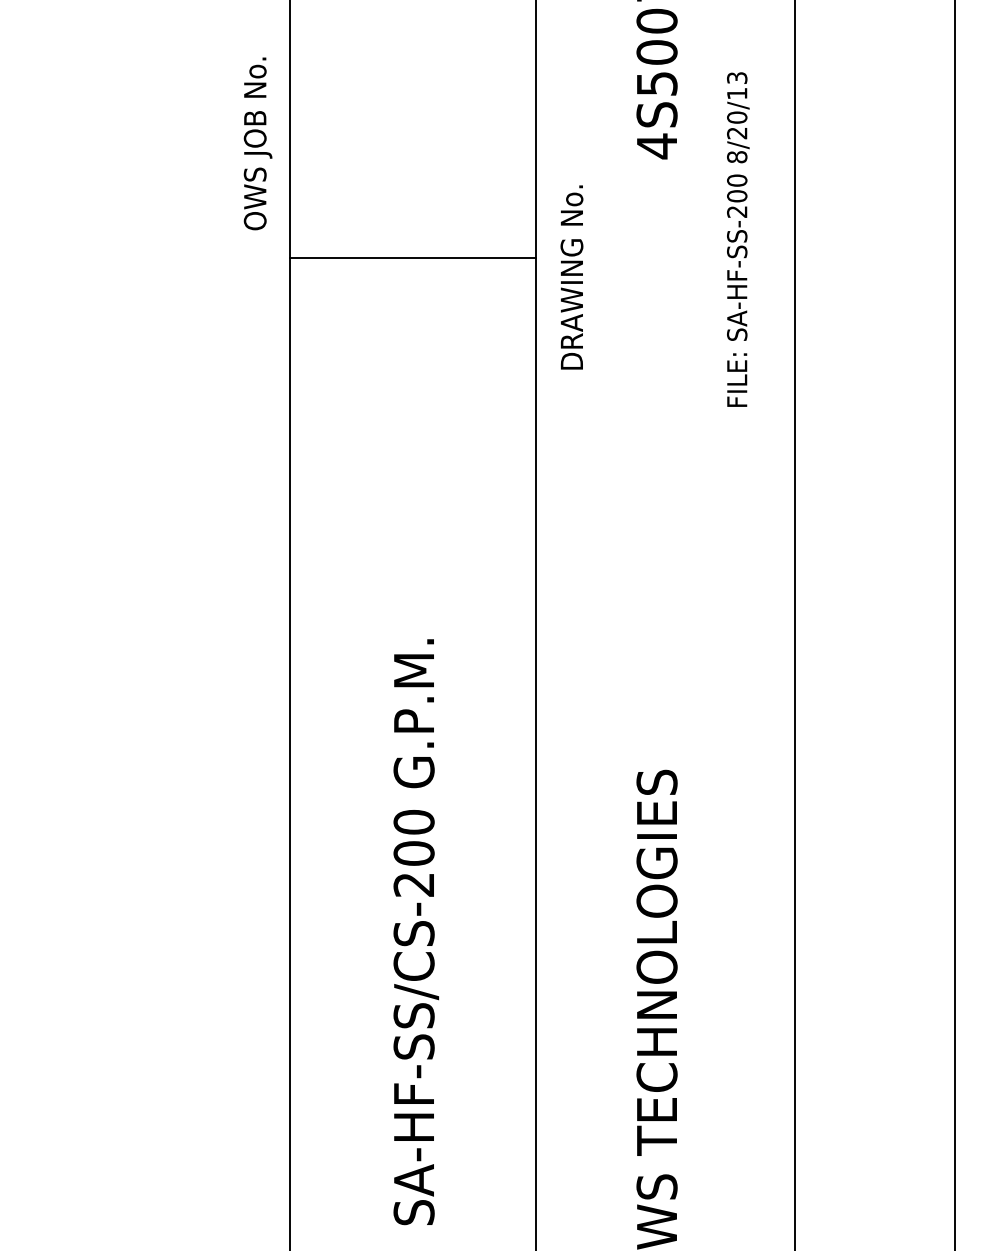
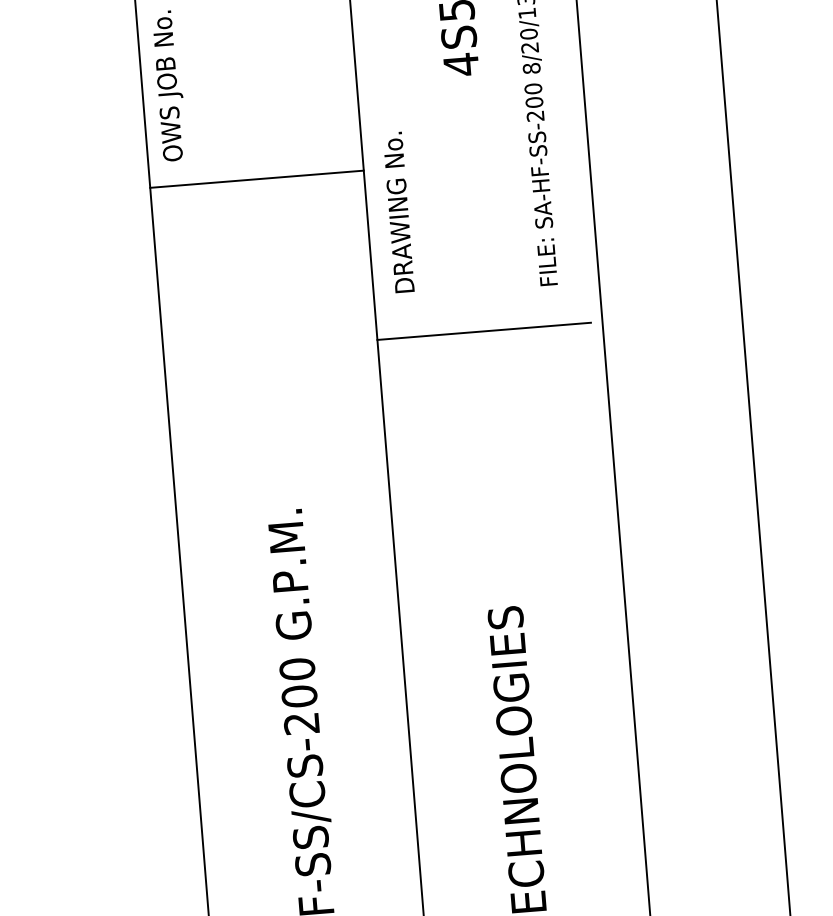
text: (257, 143) -> (169, 85), moved
text: (571, 277) -> (398, 212), moved
line: (658, 453) -> (484, 331), added

